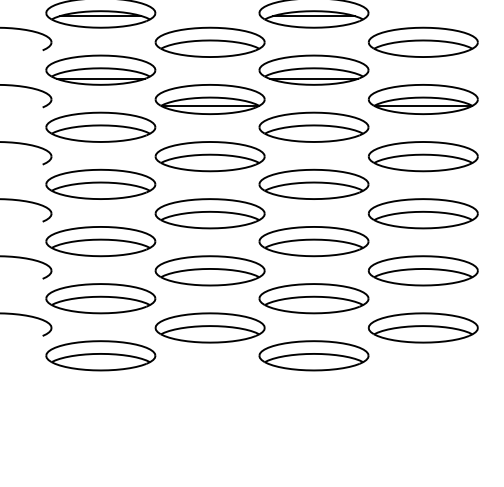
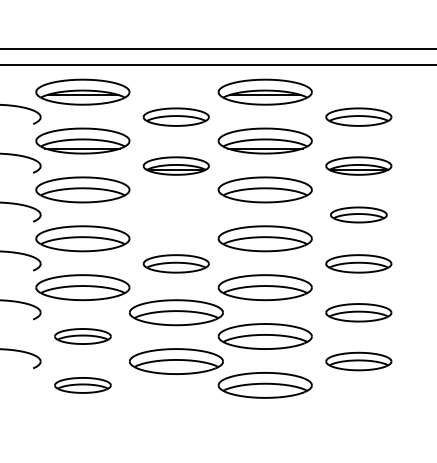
part: (209, 41) -> (175, 116), size x0.7
part: (422, 41) -> (358, 116), size x0.7
part: (209, 98) -> (175, 165), size x0.7
part: (422, 98) -> (358, 165), size x0.7
part: (209, 156) -> (175, 214), removed
part: (422, 156) -> (358, 214), size x0.6
part: (209, 213) -> (175, 263), size x0.7
part: (422, 213) -> (358, 263), size x0.7
part: (422, 270) -> (358, 312), size x0.7
part: (100, 298) -> (82, 336), size x0.6
part: (422, 327) -> (358, 361), size x0.7
part: (100, 355) -> (82, 385), size x0.6

